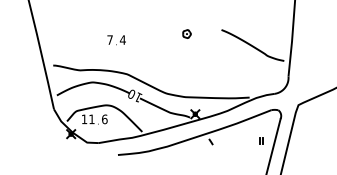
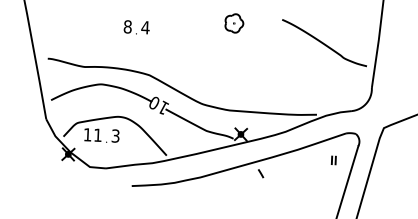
part: (186, 33) -> (233, 22), size x1.67
text: (109, 39) -> (127, 26), 7 -> 8
text: (104, 119) -> (115, 136), 6 -> 3
part: (261, 140) -> (334, 159), moved

